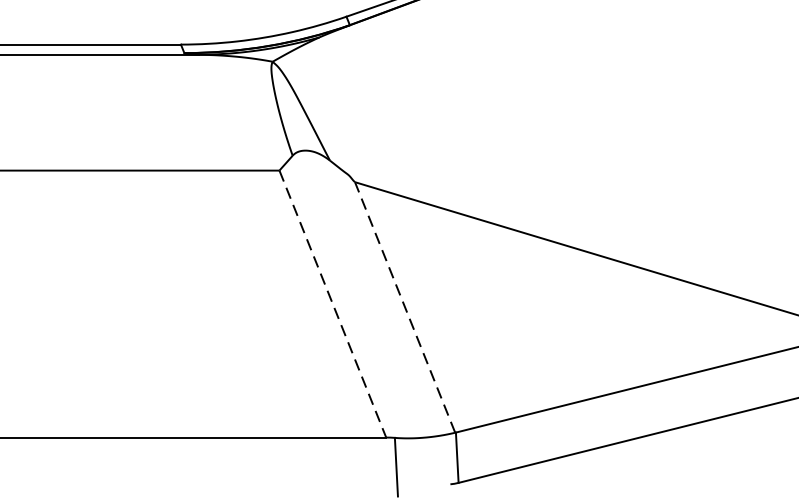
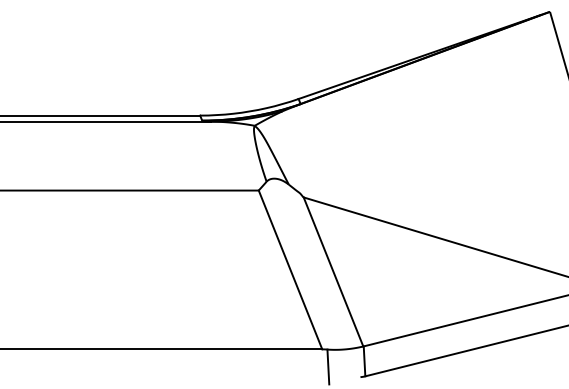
line: (332, 303) -> (290, 269), dashed -> solid
line: (405, 306) -> (333, 271), dashed -> solid

